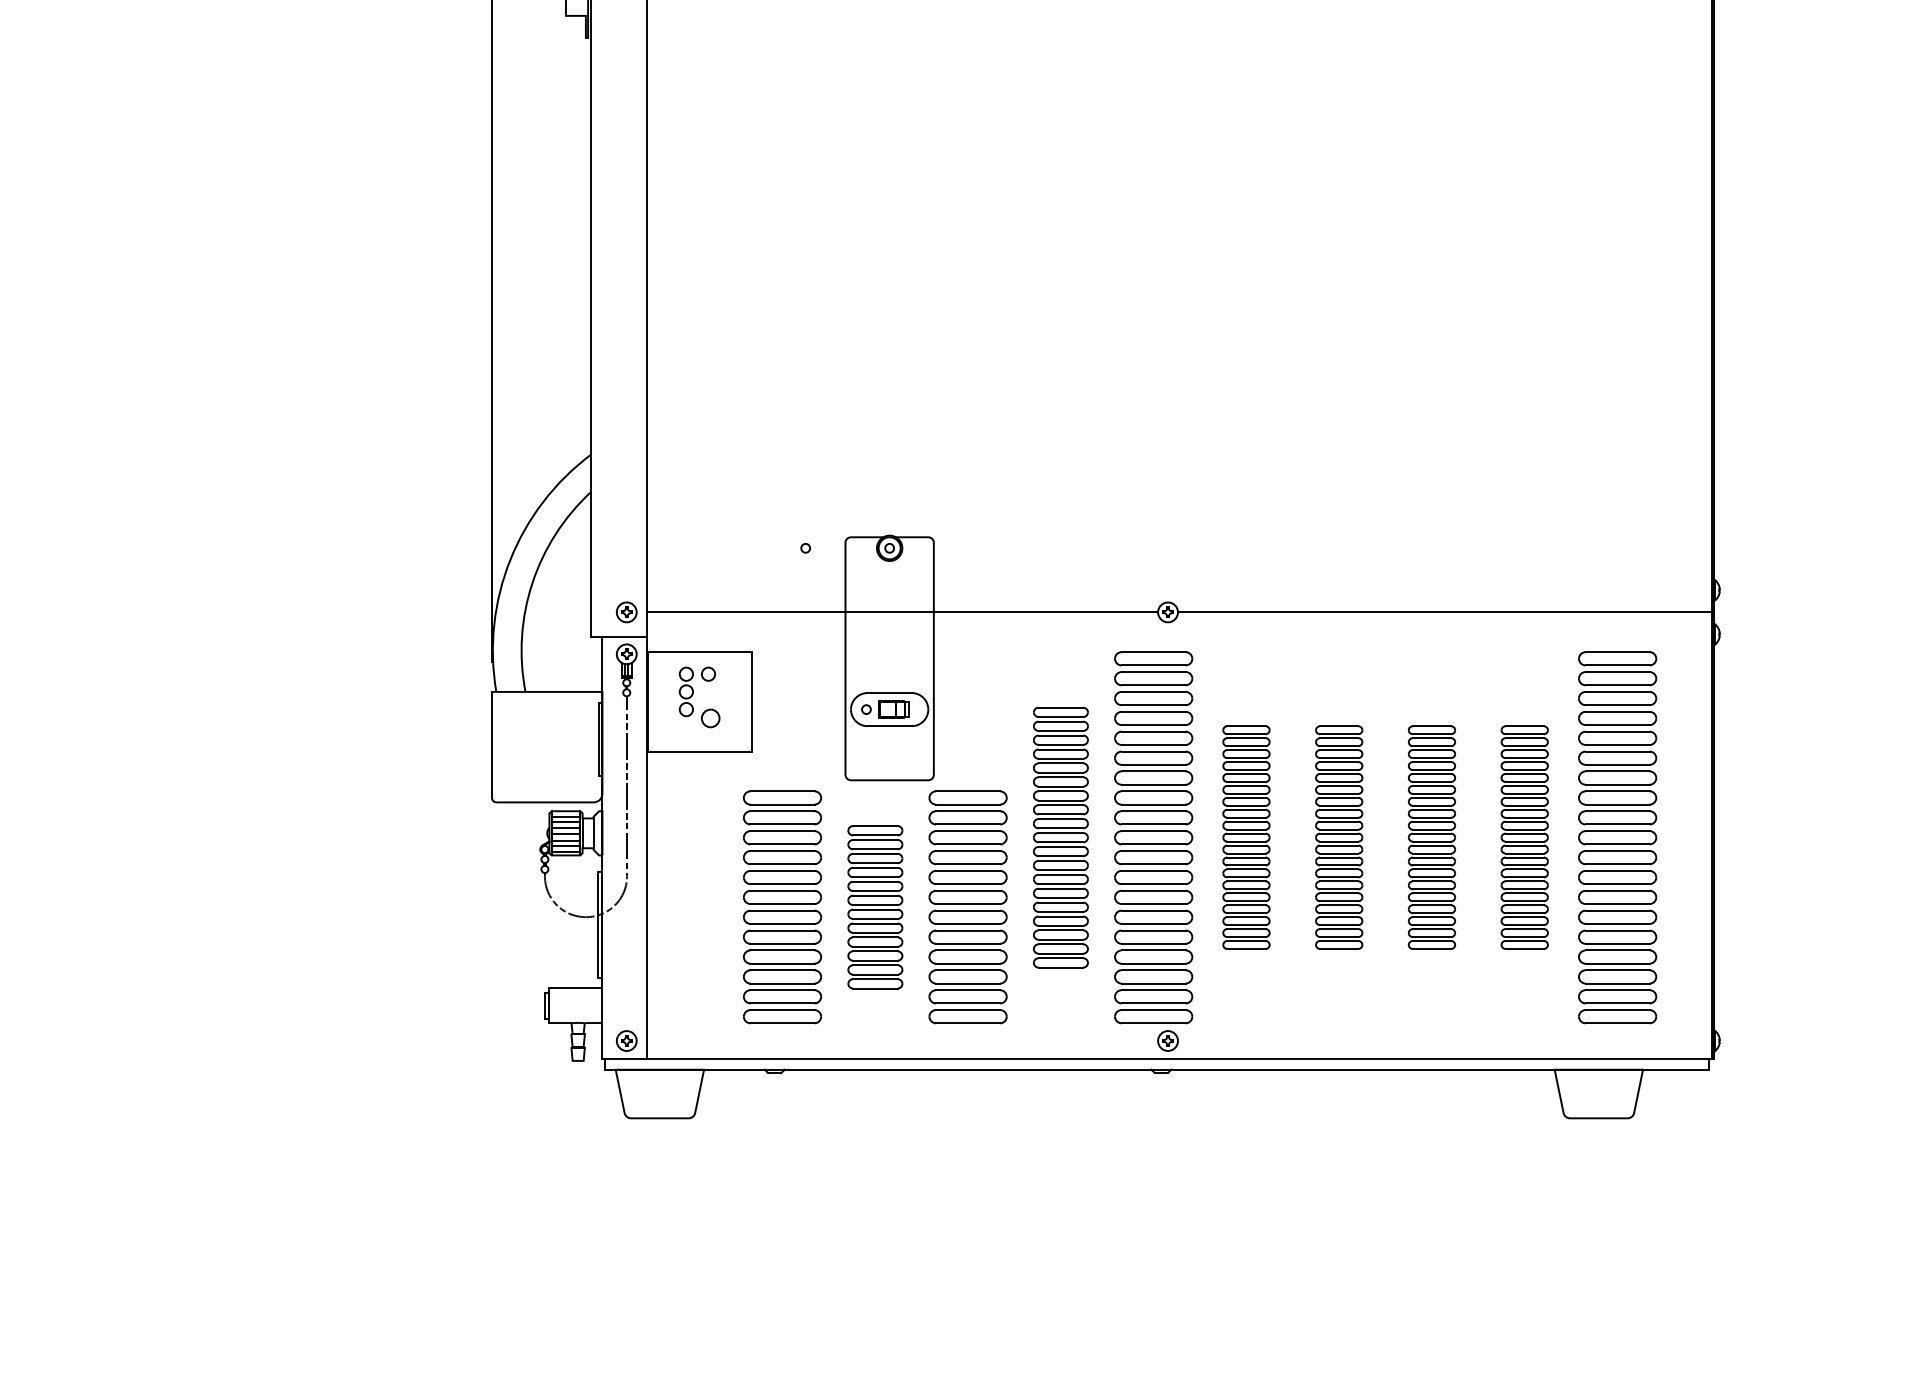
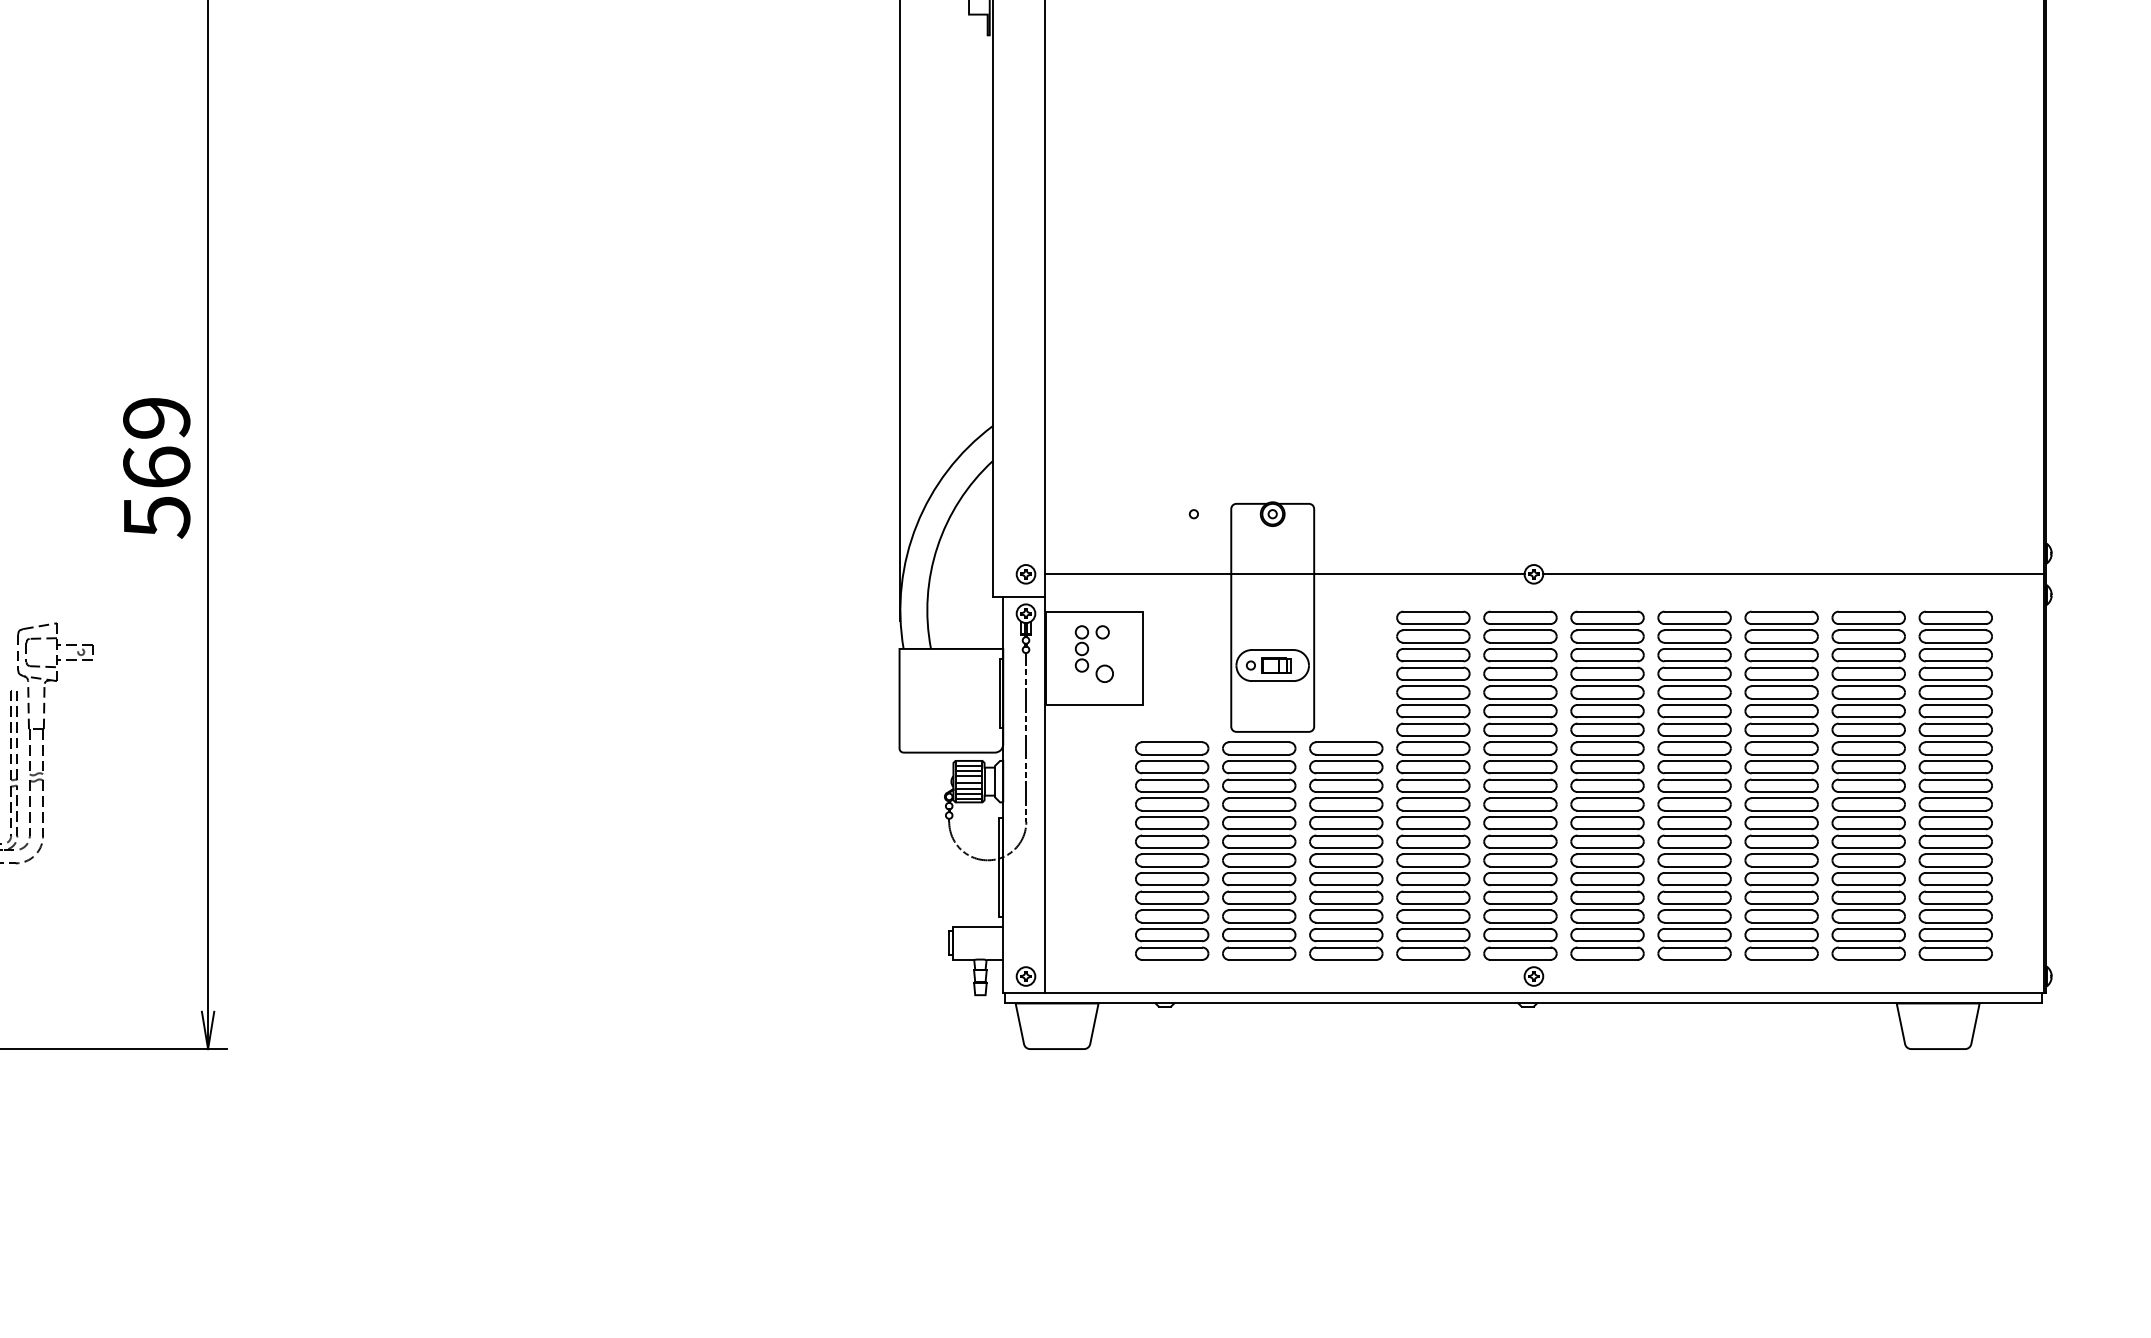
part: (1061, 837) -> (1433, 785), size x1.43
part: (1246, 837) -> (1607, 785), size x1.67
part: (1339, 837) -> (1694, 785), size x1.67
part: (1431, 837) -> (1781, 785), size x1.67
part: (1524, 837) -> (1868, 785), size x1.67
part: (875, 906) -> (1259, 850), size x1.43

